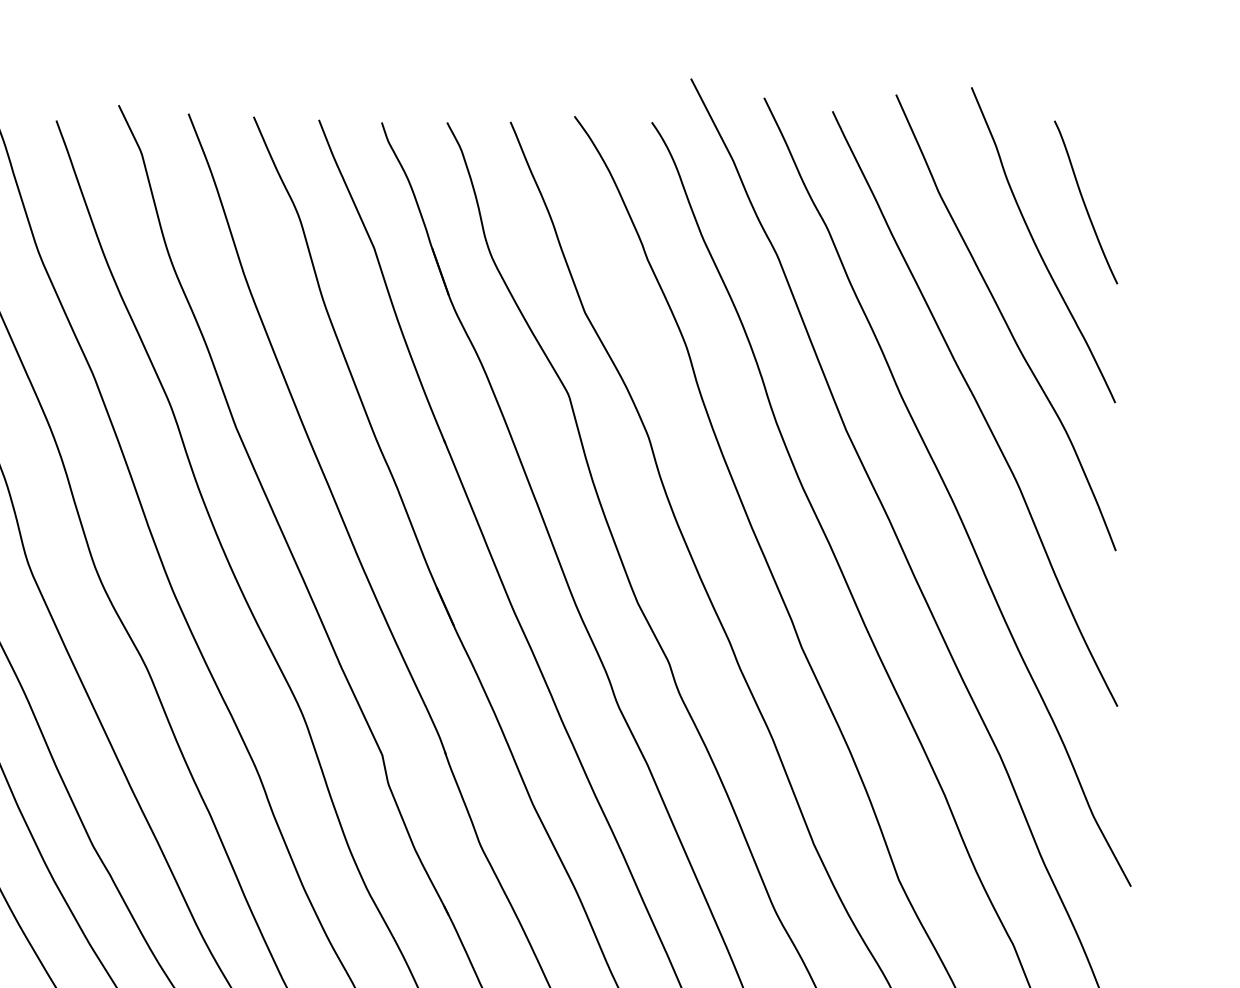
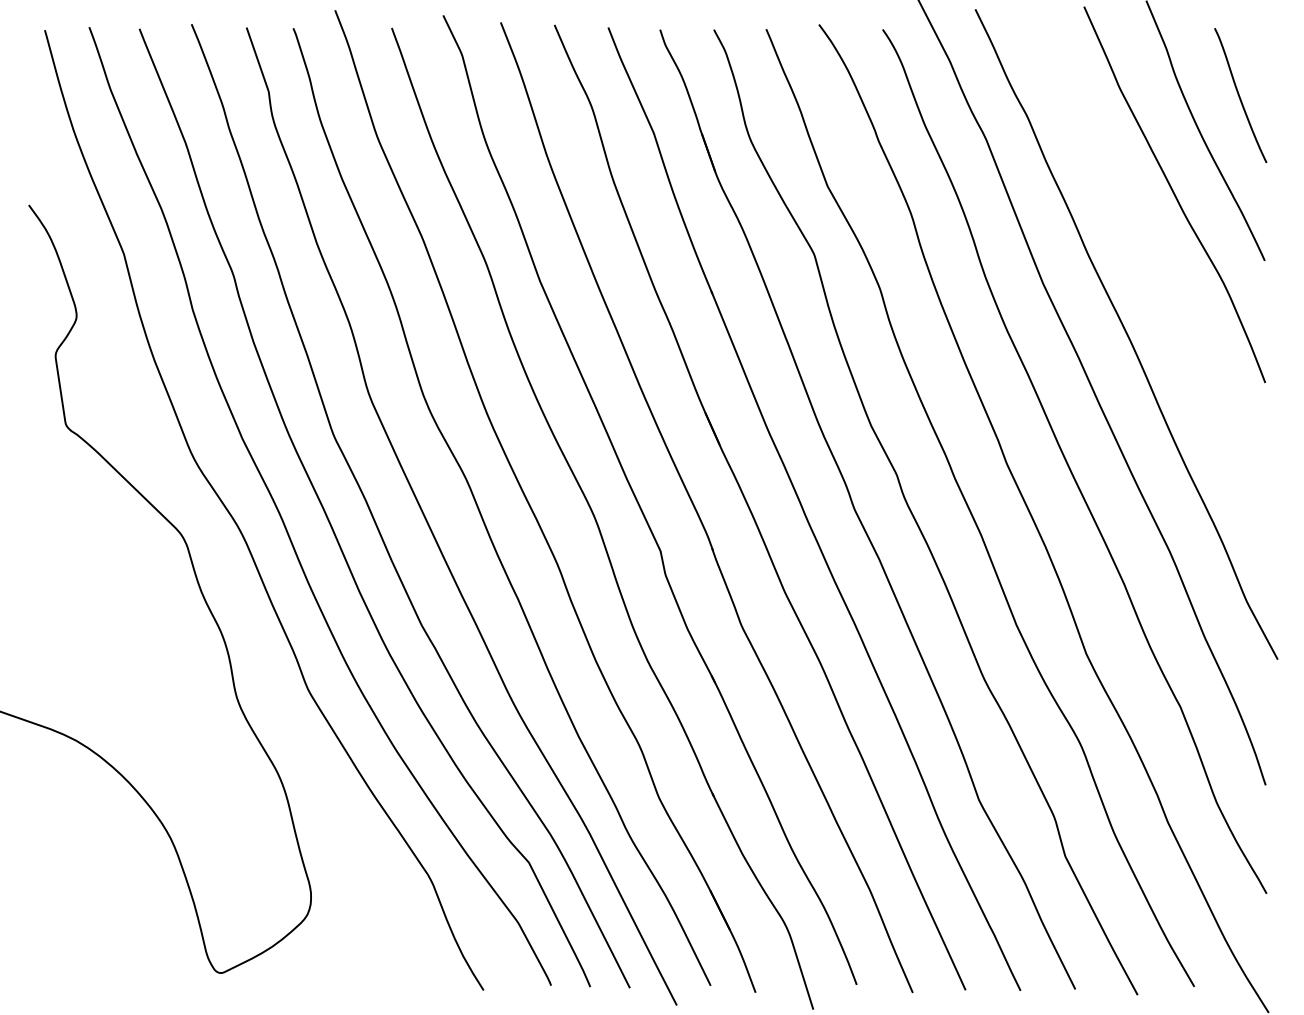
curve: (977, 407) -> (1151, 264), removed

